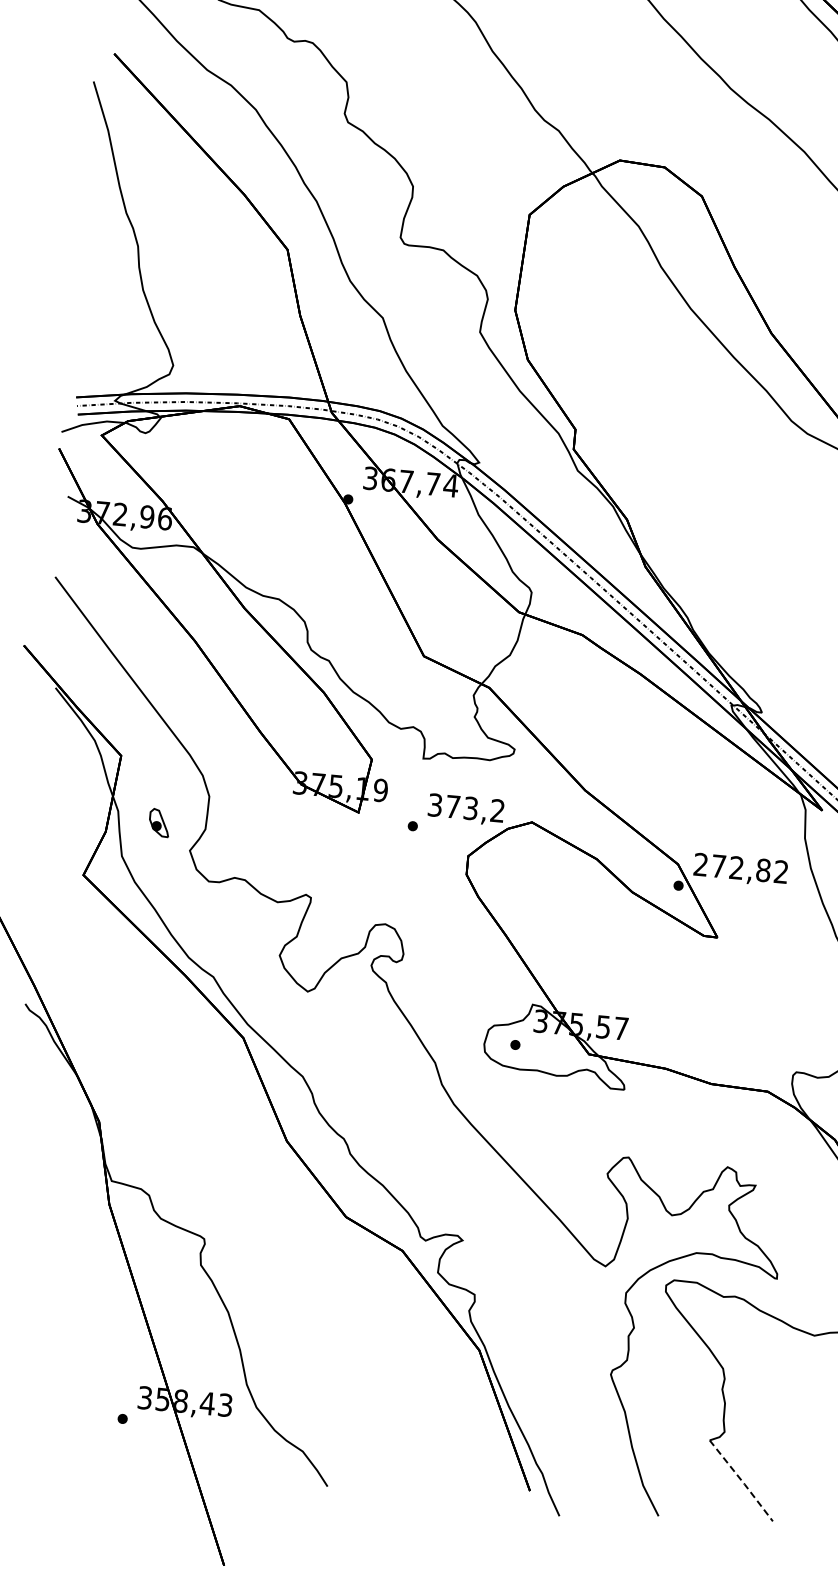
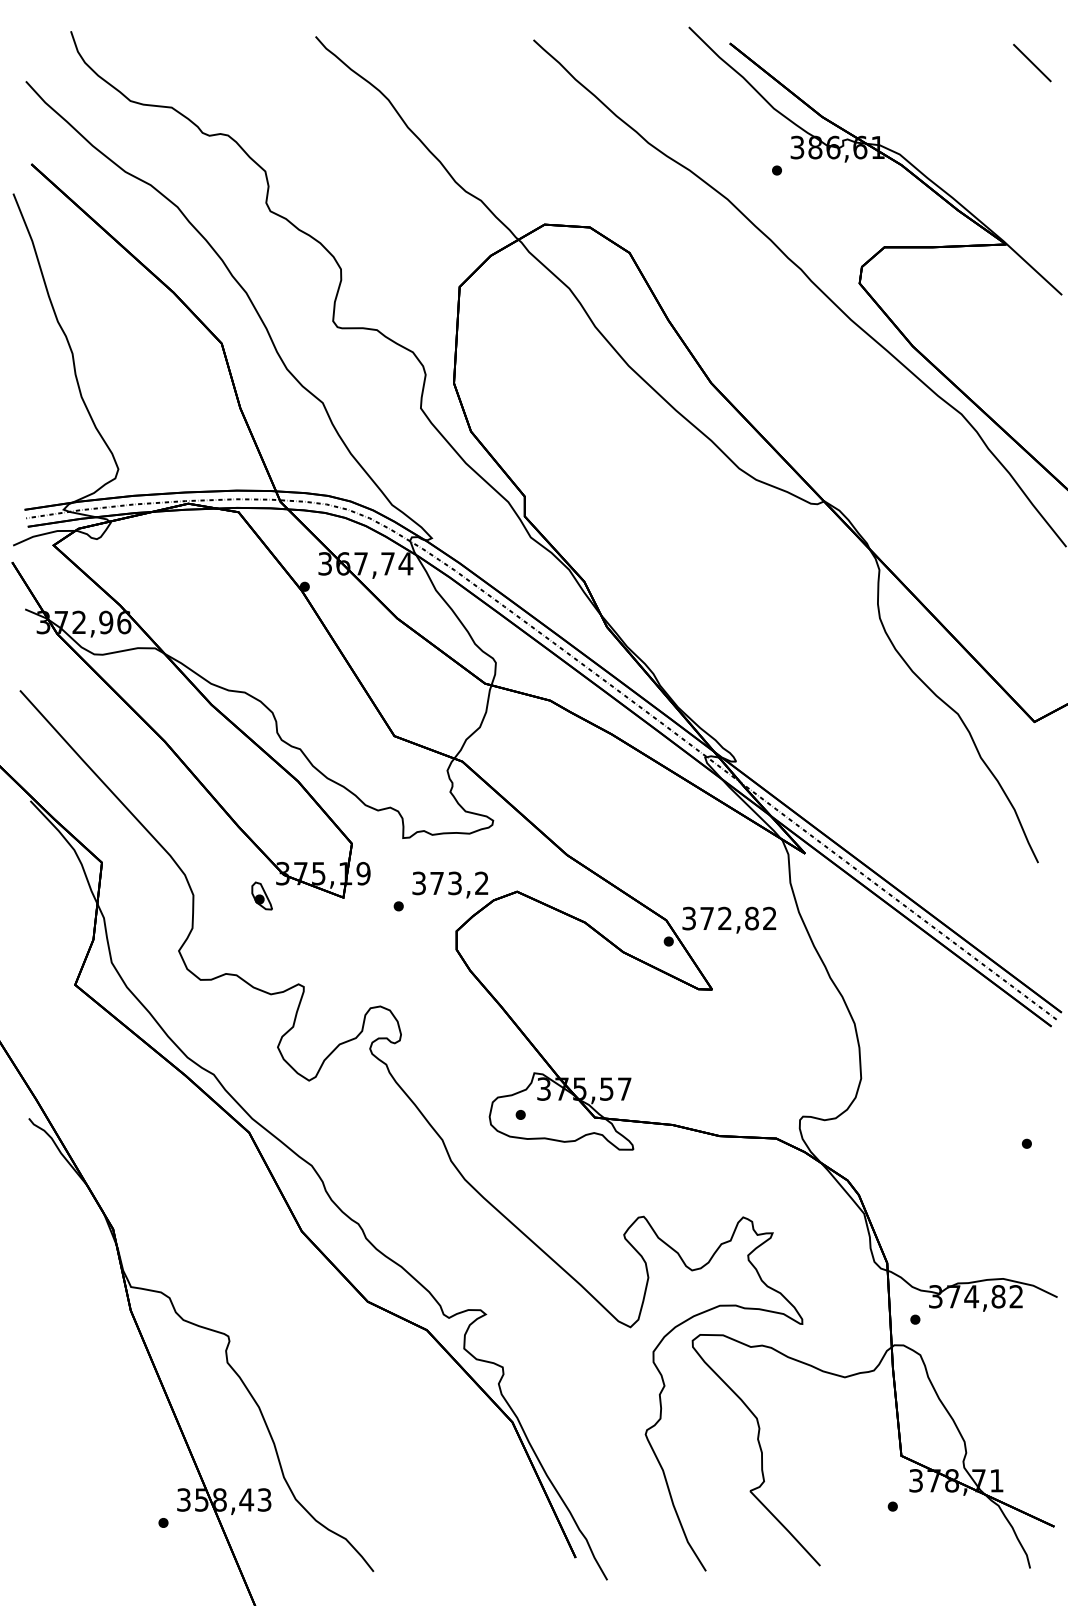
part: (158, 822) -> (261, 895), moved
text: (700, 864) -> (688, 918), 272,82 -> 372,82
line: (742, 1480) -> (786, 1528), dashed -> solid

